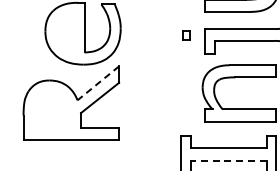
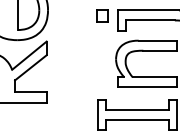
part: (186, 35) -> (102, 15), size x1.67
line: (98, 83) -> (29, 55), dashed -> solid
line: (228, 161) -> (137, 120), dashed -> solid

